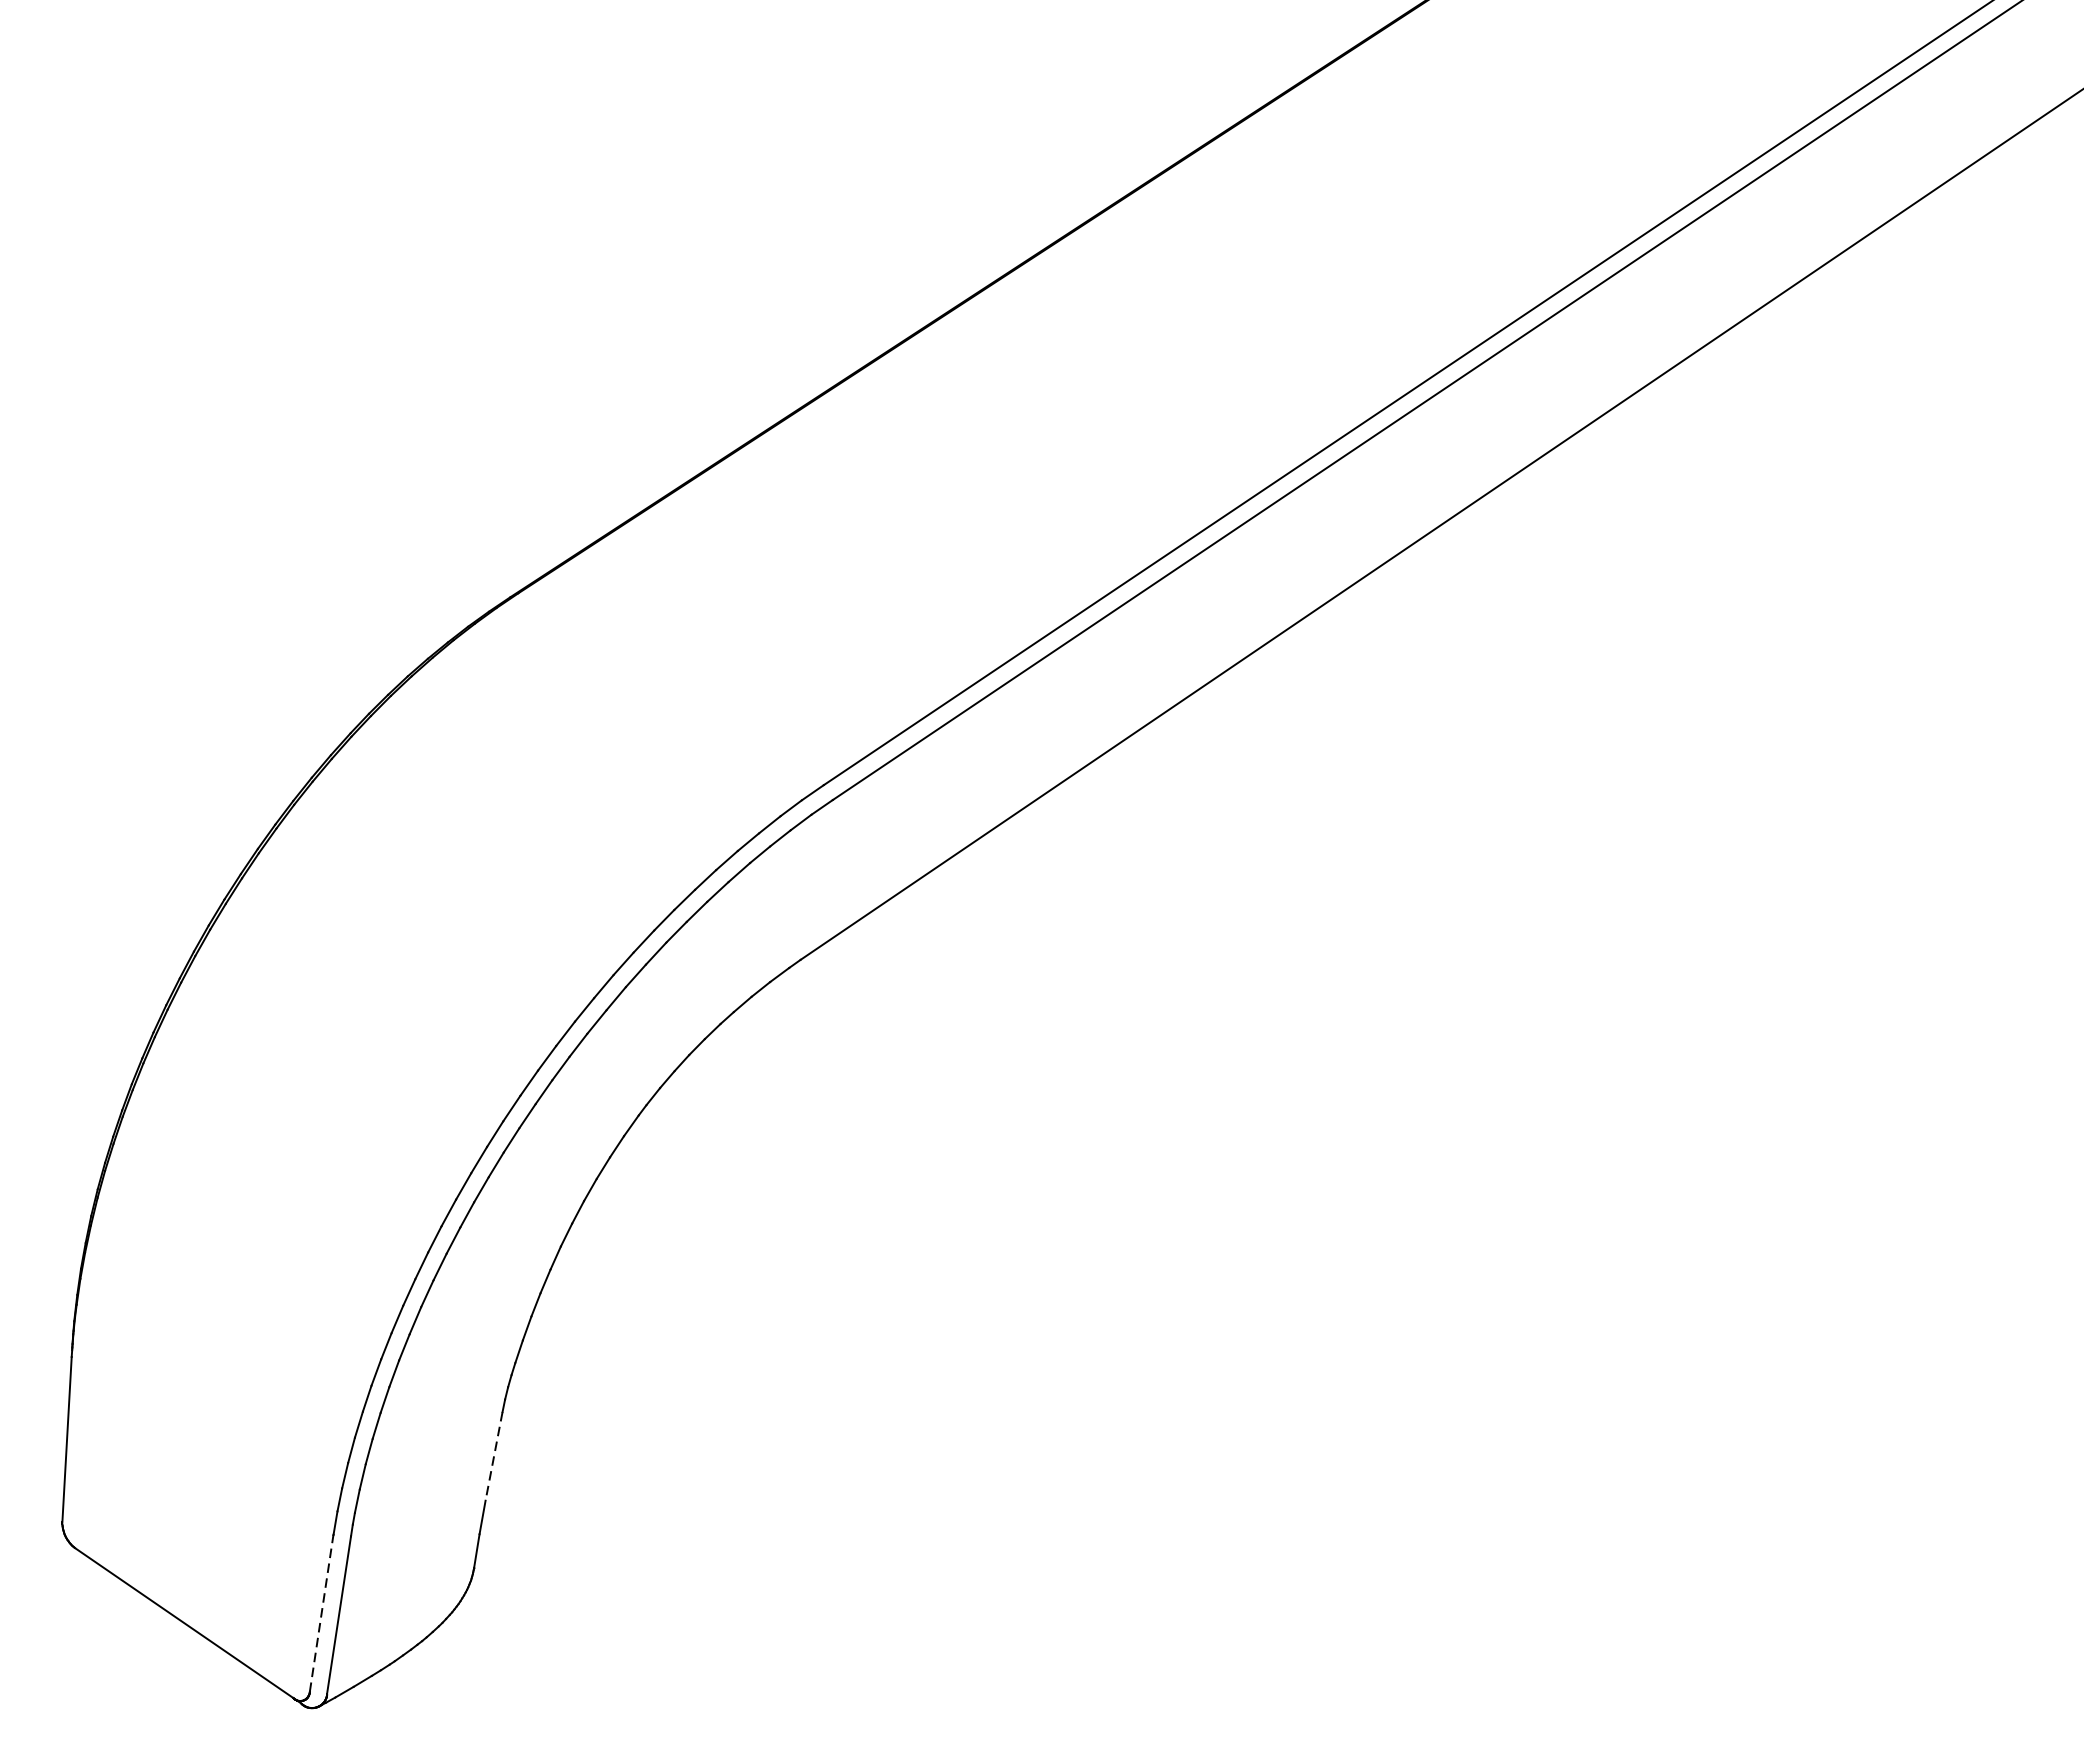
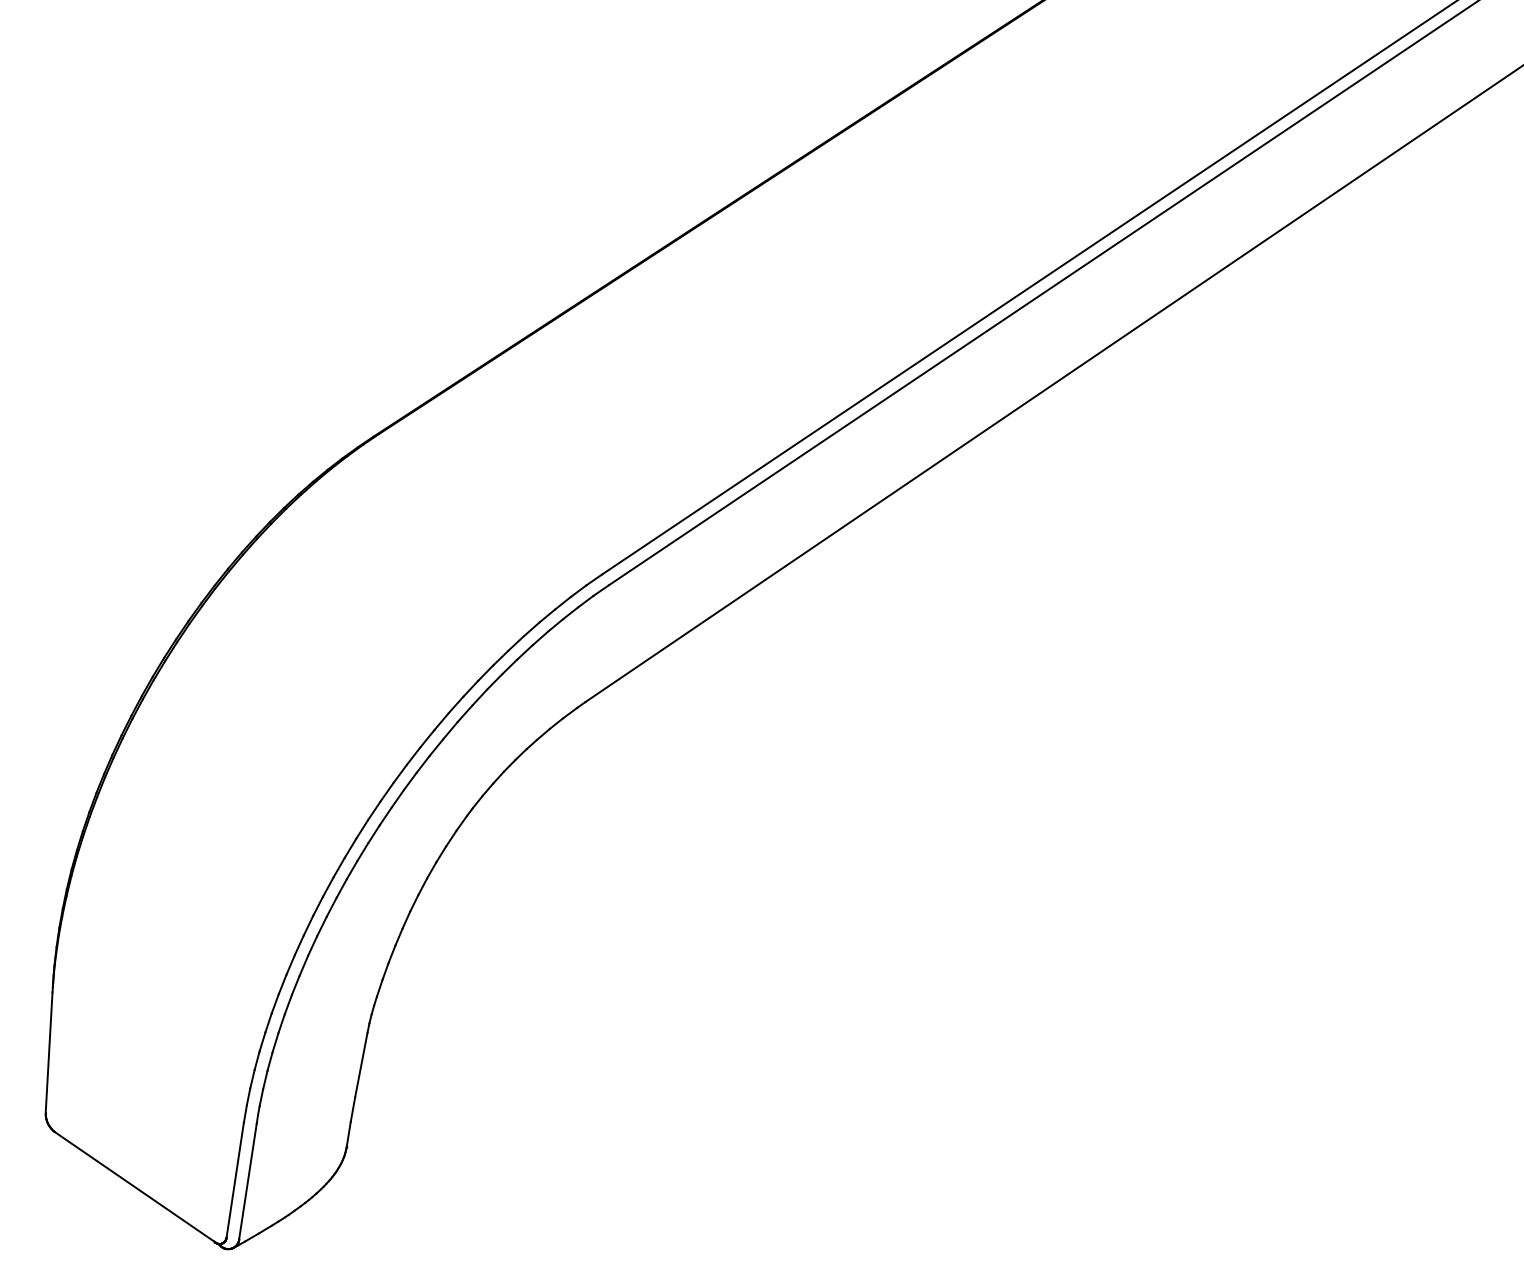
line: (494, 1456) -> (361, 1065), dashed -> solid
line: (321, 1612) -> (235, 1179), dashed -> solid

